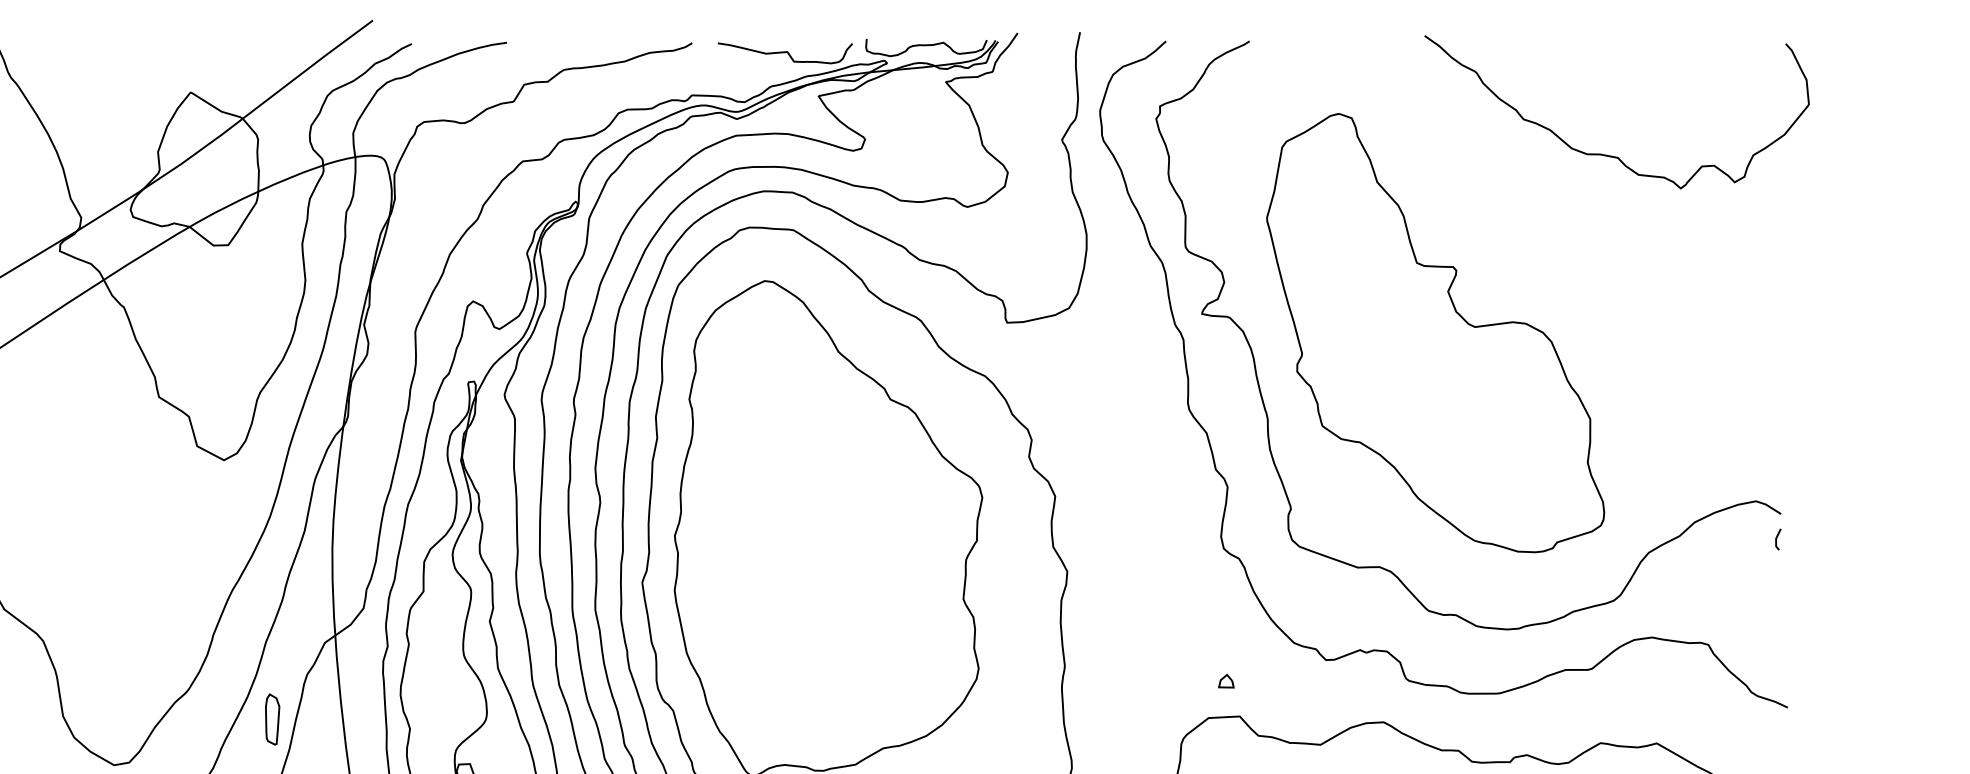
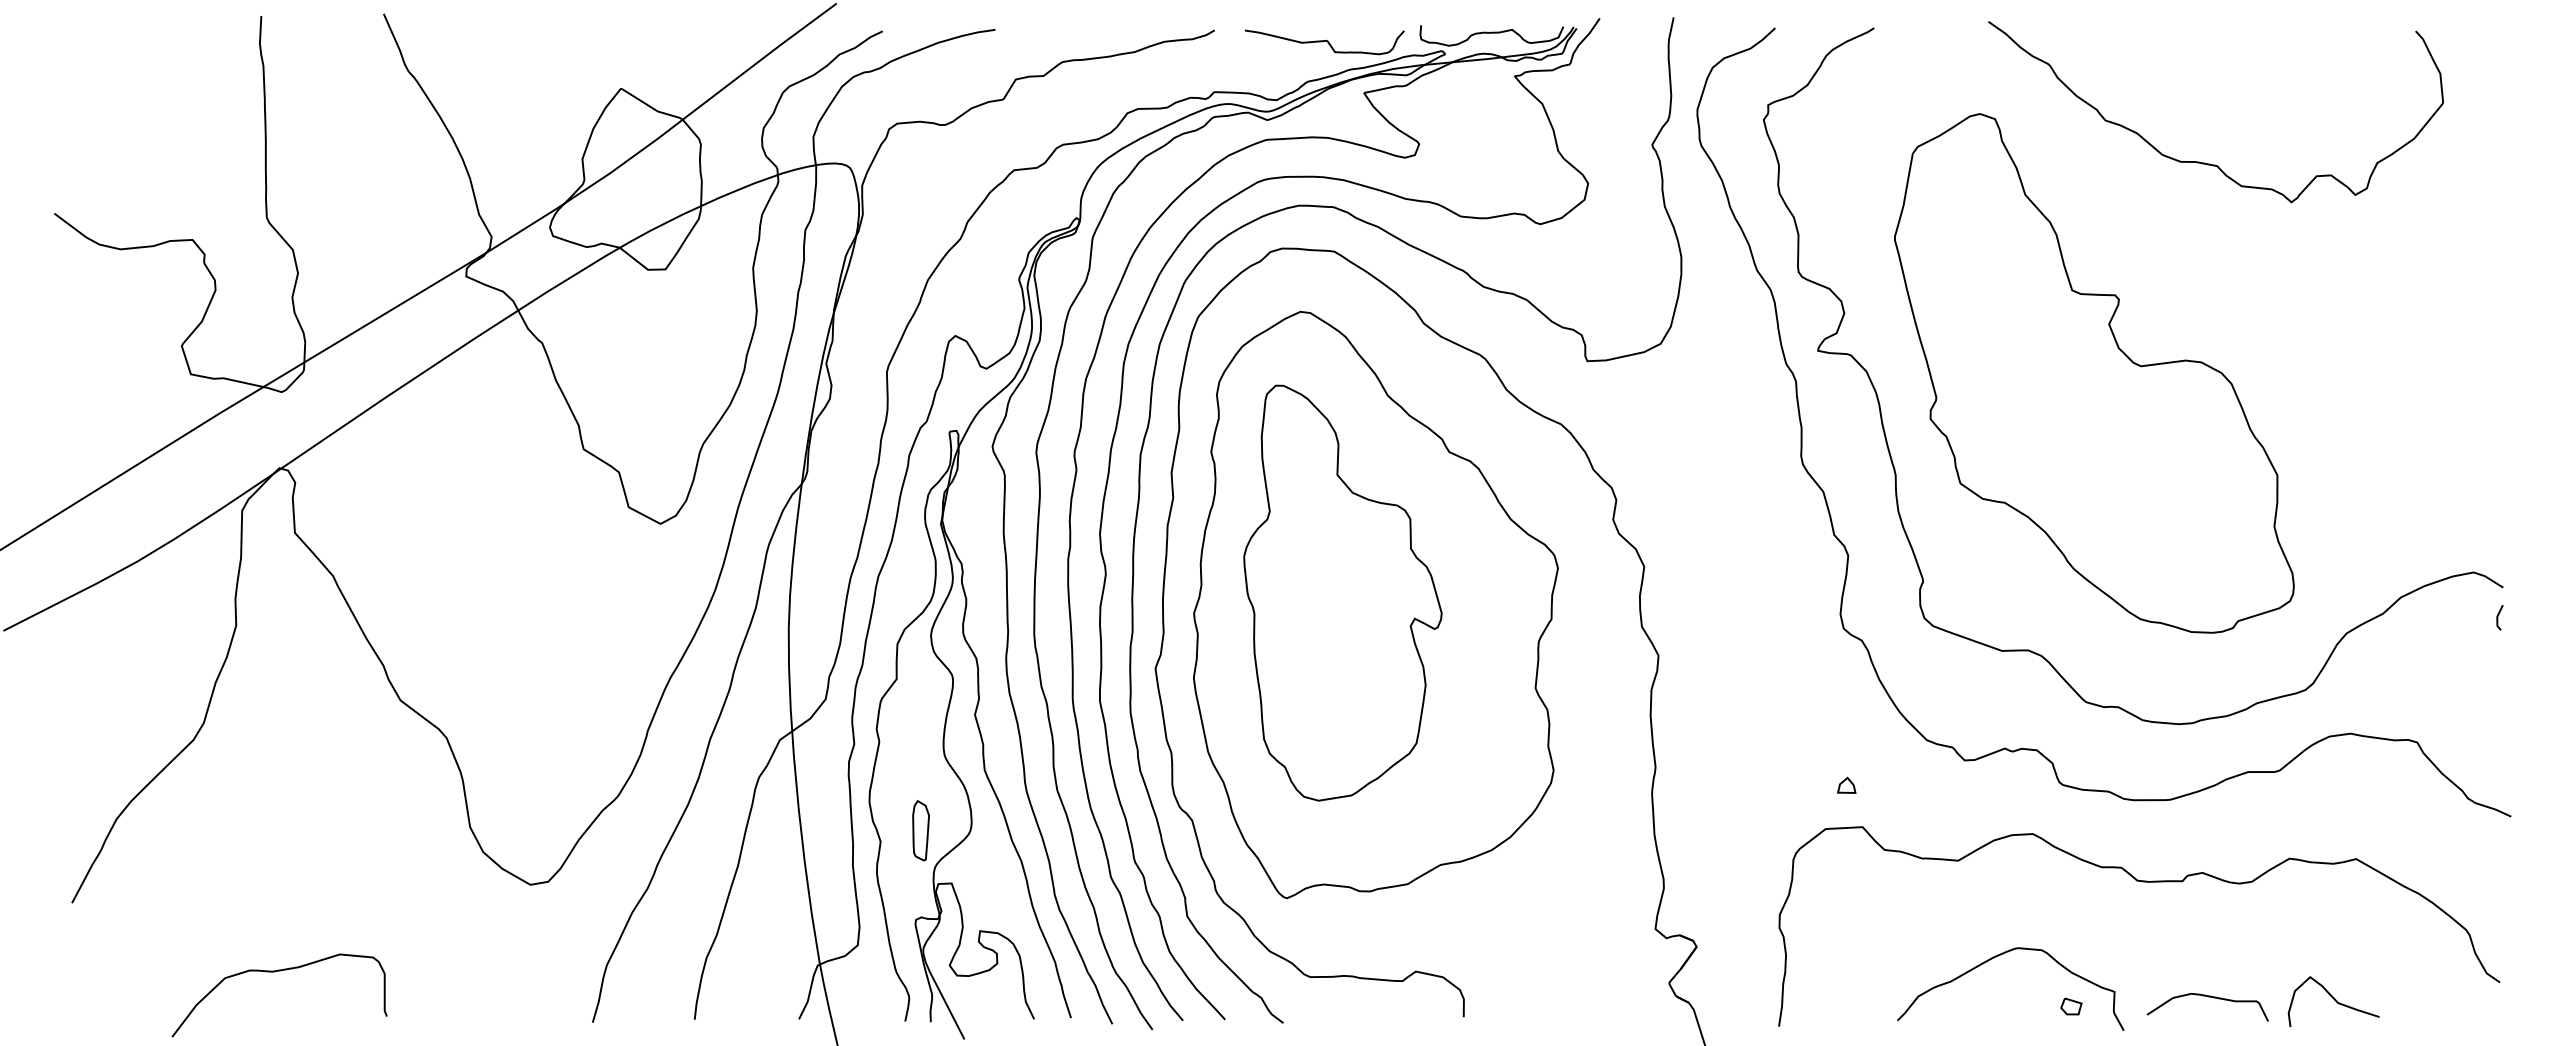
curve: (1608, 154) -> (2205, 162), moved
part: (800, 518) -> (1342, 592), added
part: (272, 719) -> (920, 830), moved

